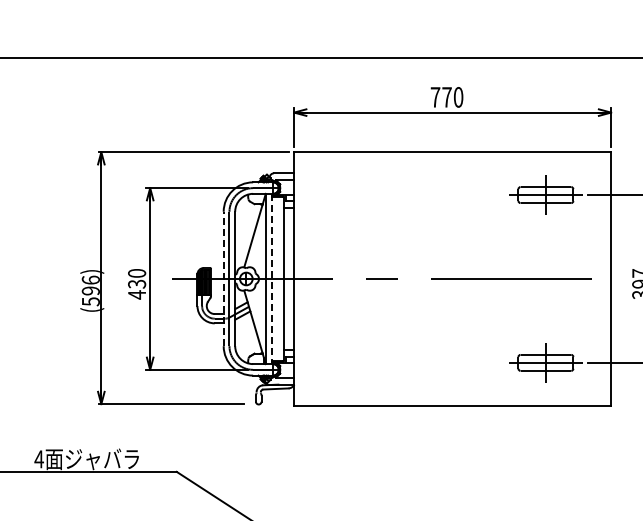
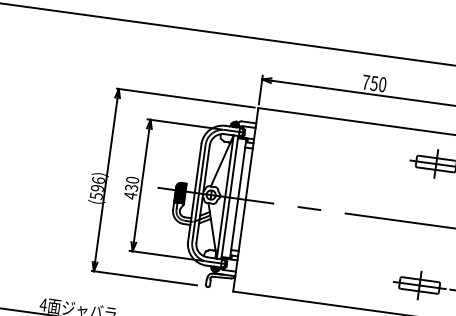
text: (446, 97) -> (373, 83), 770 -> 750
line: (223, 278) -> (194, 192), dashed -> solid
line: (272, 279) -> (230, 198), dashed -> solid

